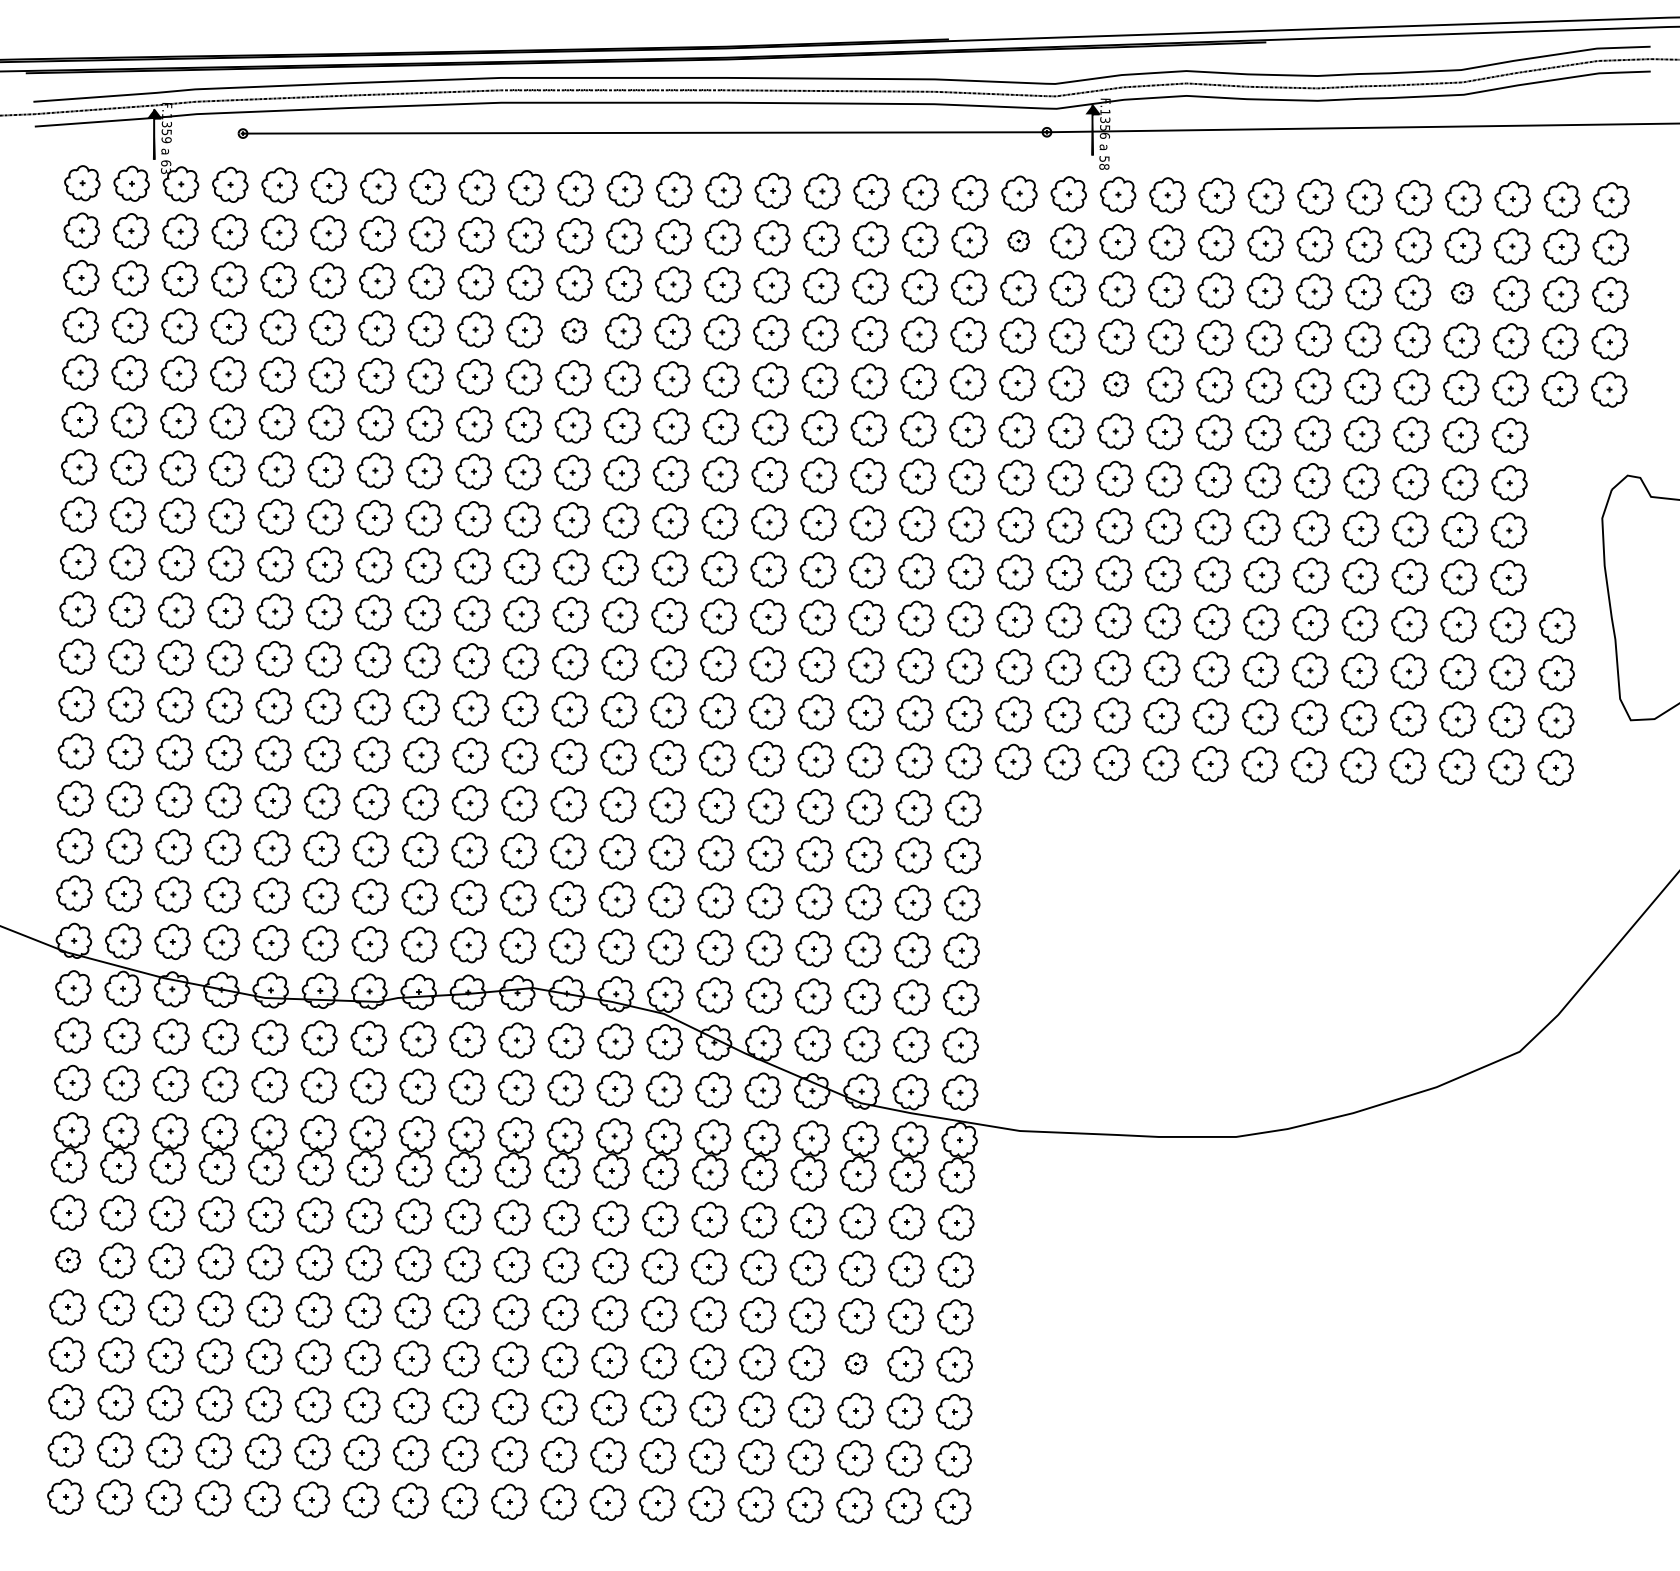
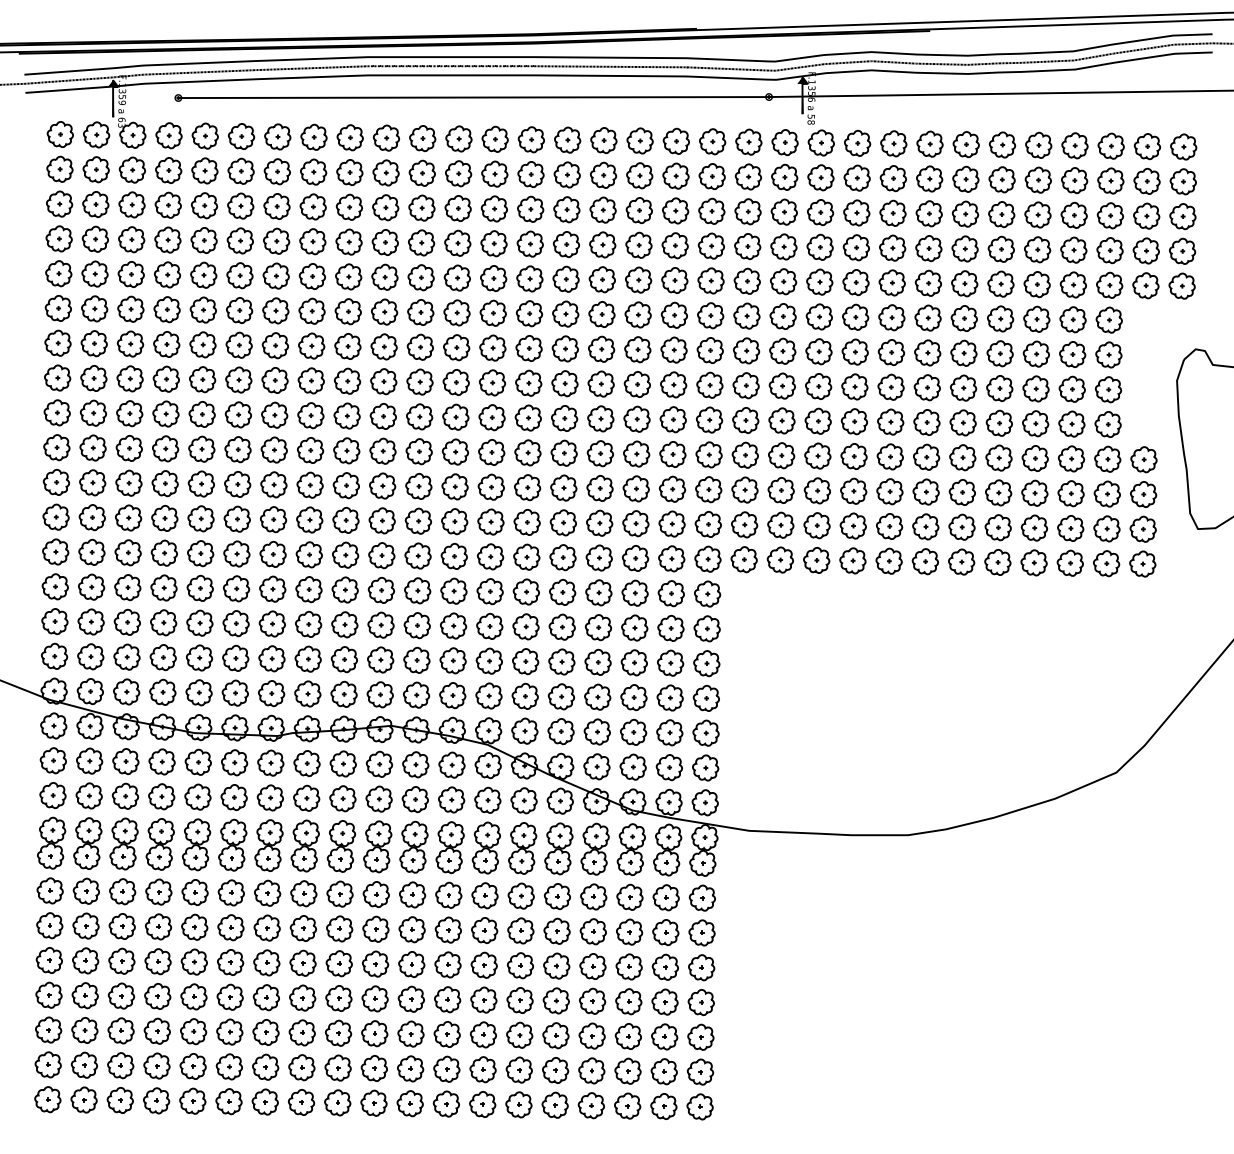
part: (1017, 240) -> (747, 176), size x1.67
part: (1461, 292) -> (1073, 214), size x1.67
part: (573, 330) -> (421, 242), size x1.43
part: (1115, 383) -> (819, 281), size x1.43
part: (67, 1259) -> (49, 925), size x1.43
part: (855, 1363) -> (628, 1001), size x1.67

